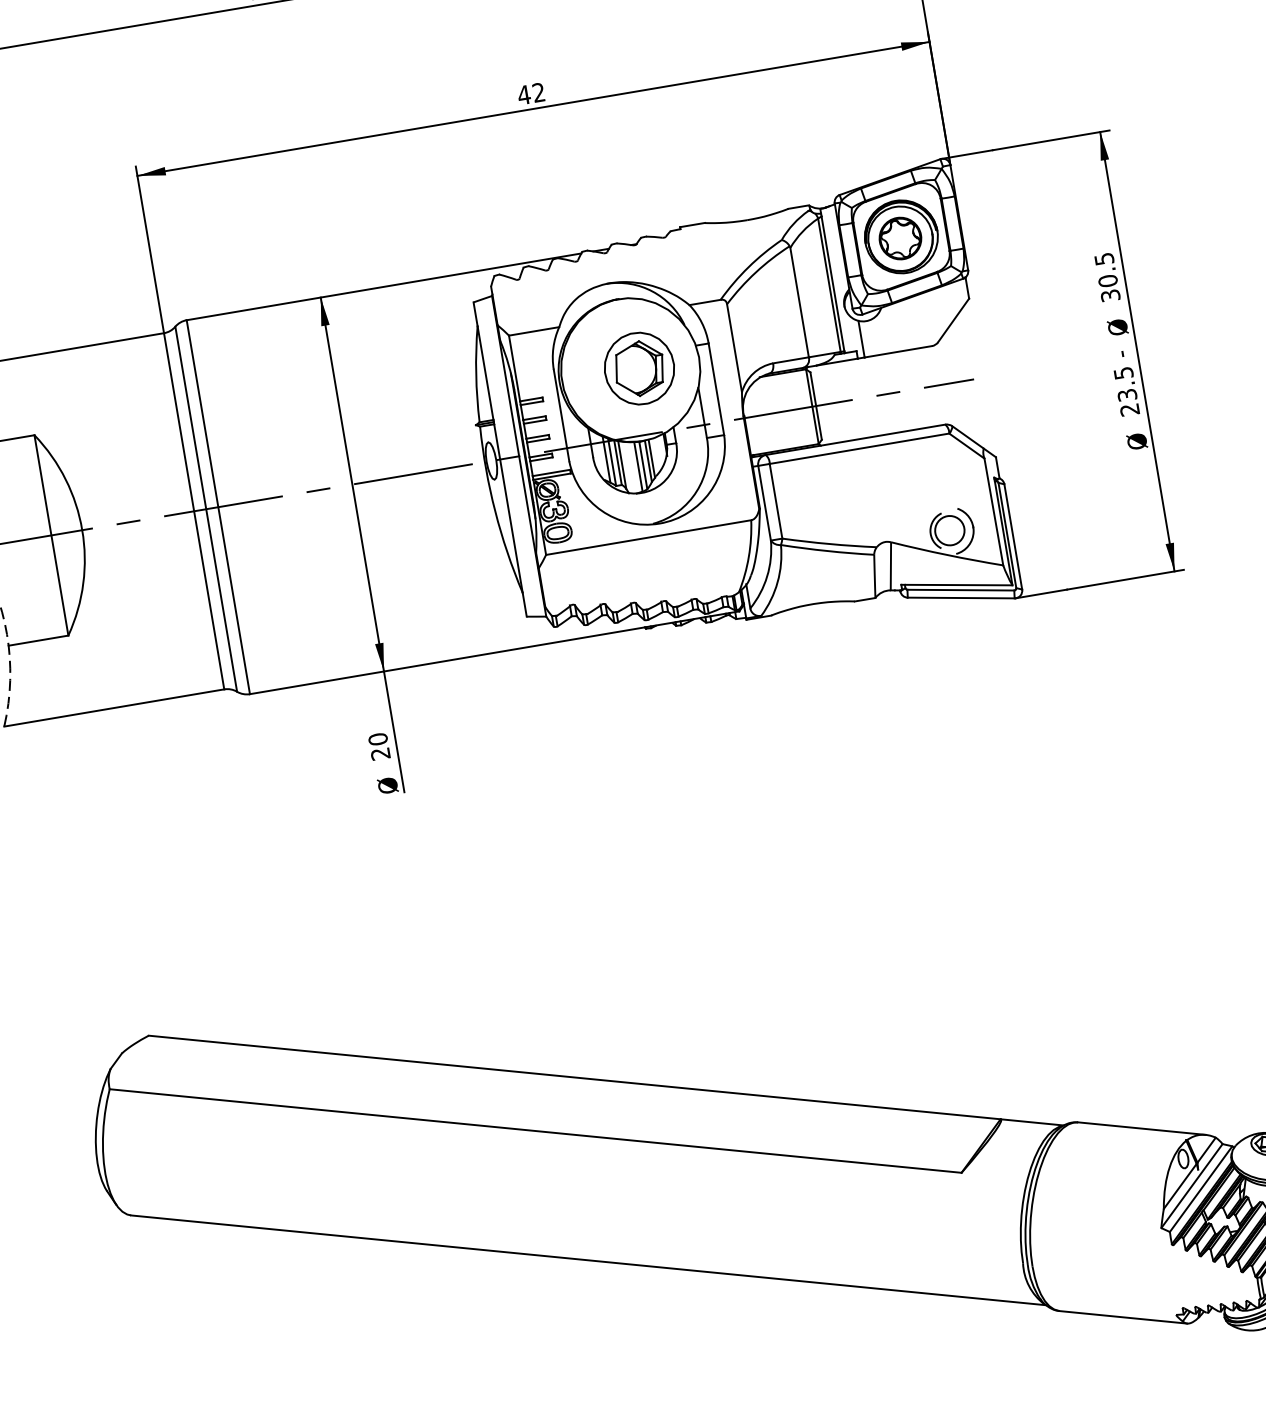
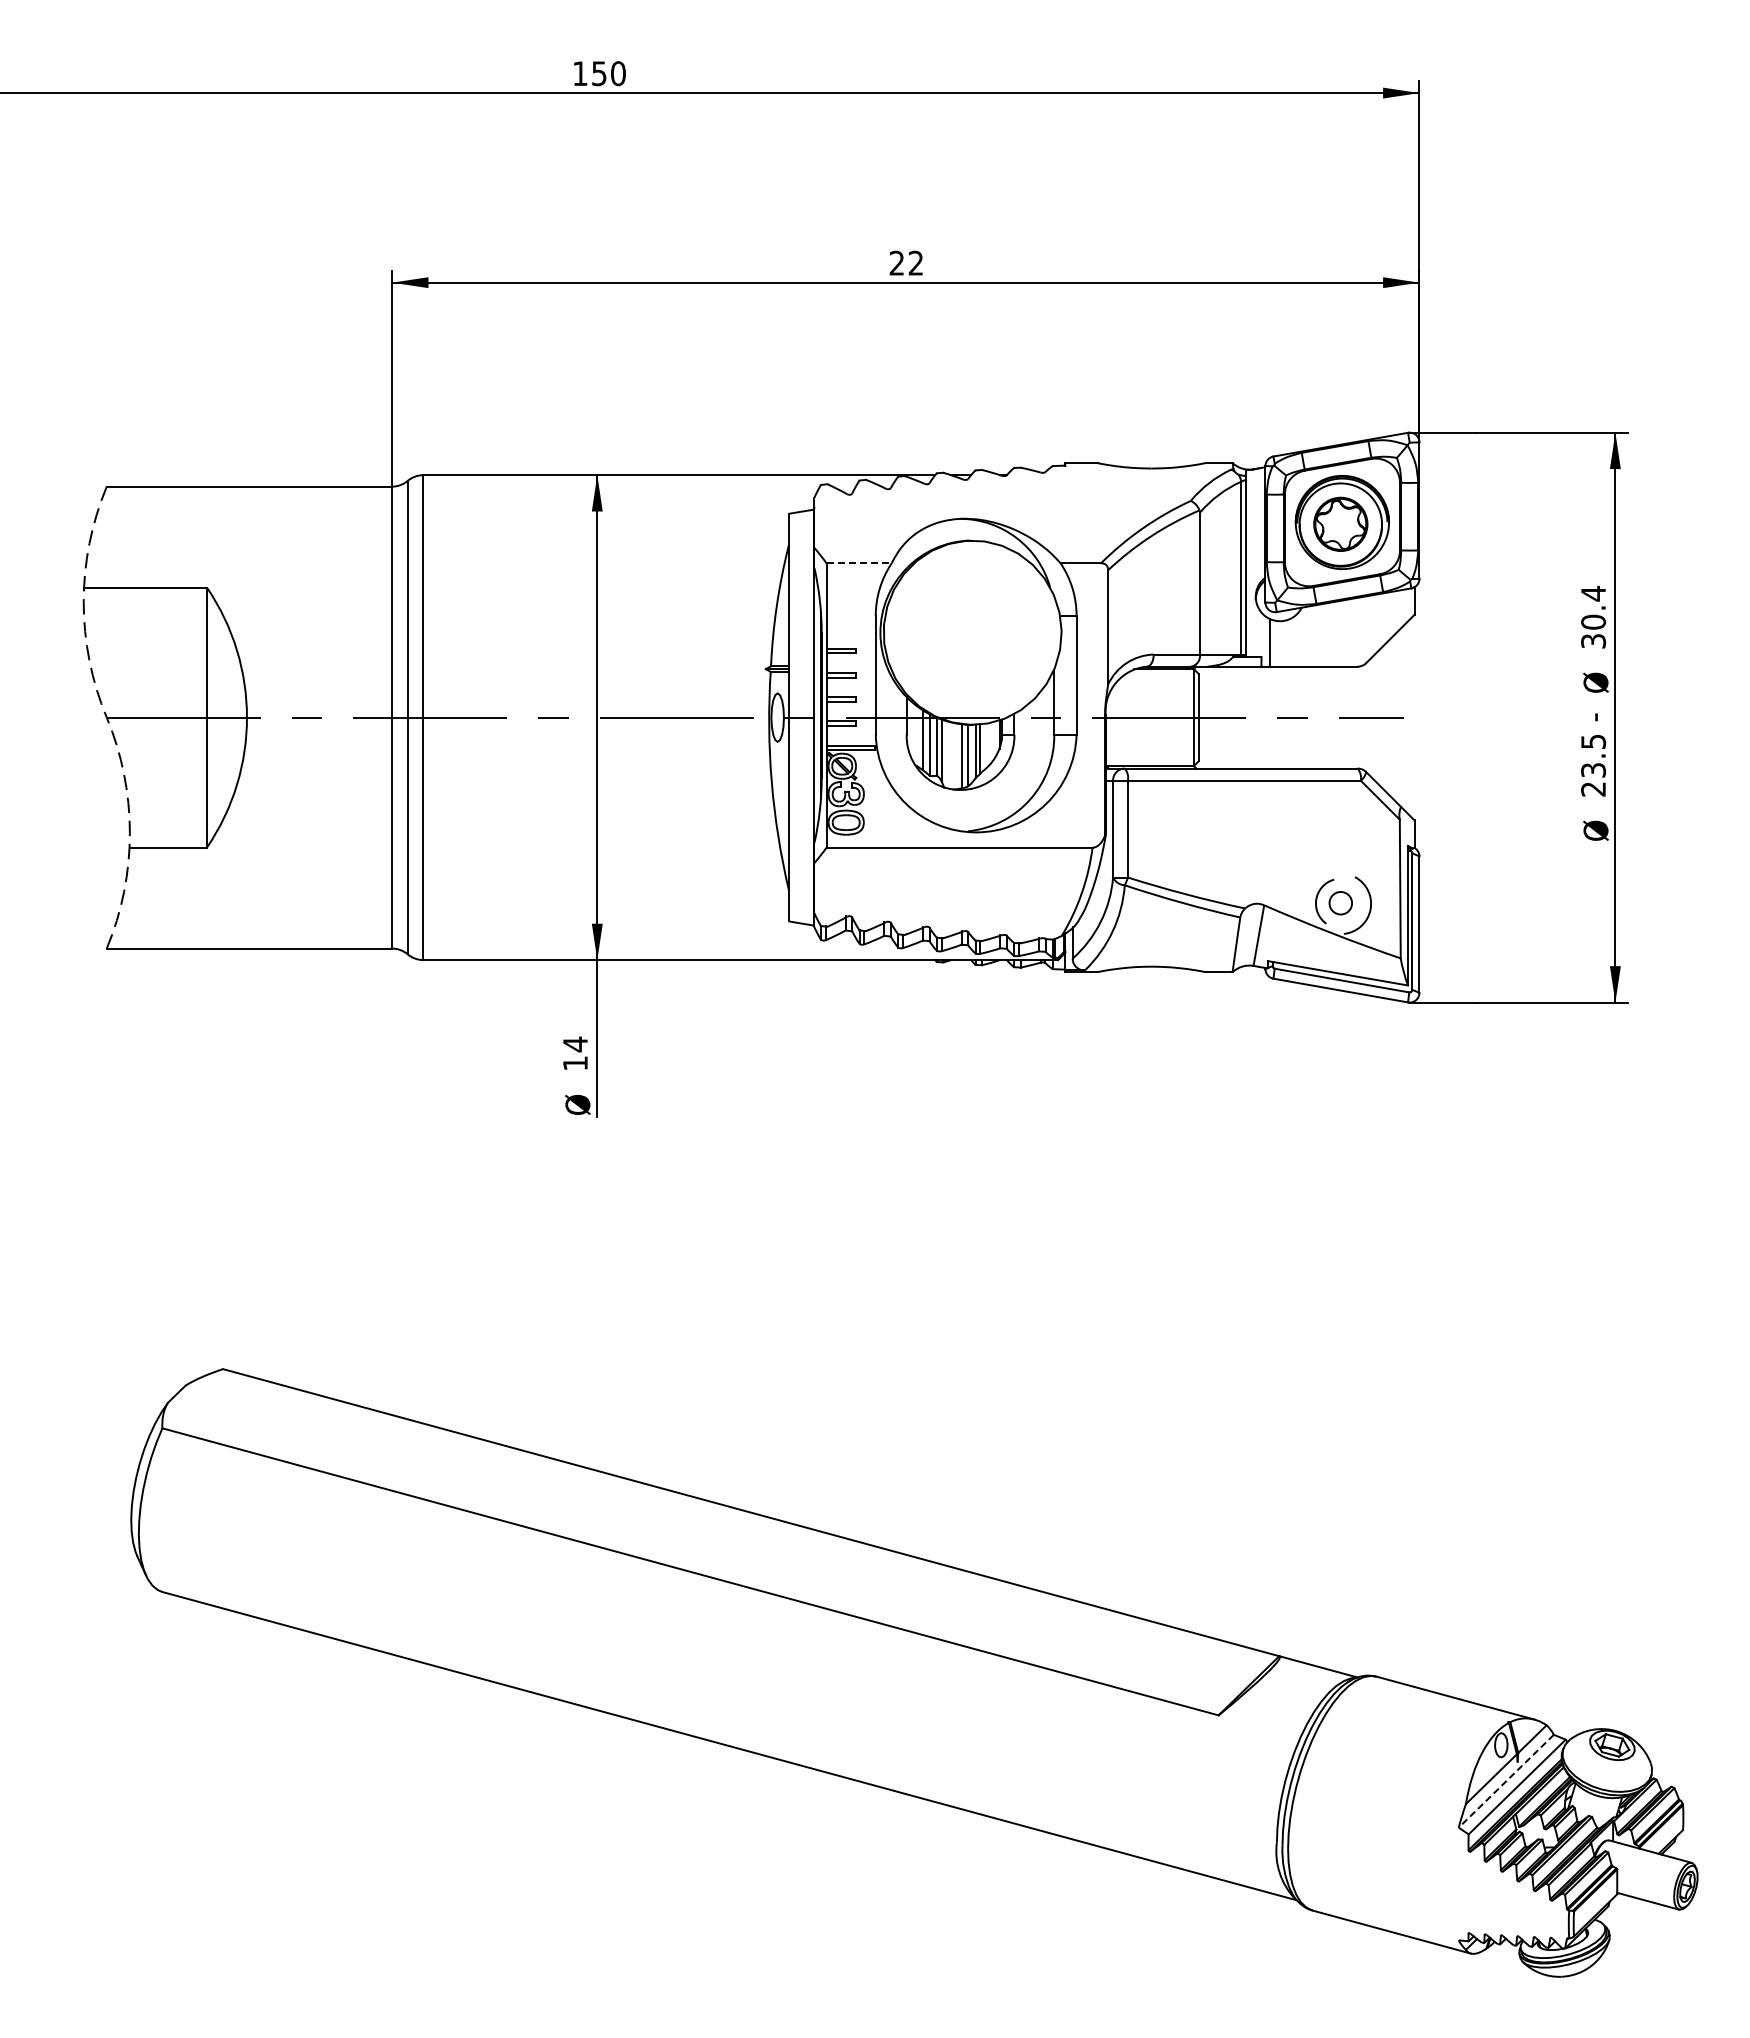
text: (523, 94) -> (896, 262), 42 -> 22
text: (1104, 258) -> (1593, 593), 30.5 -> 30.4
line: (534, 331) -> (859, 563), solid -> dashed
part: (639, 368) -> (983, 632), removed
circle: (949, 530) -> (1340, 903), size x0.6
text: (379, 746) -> (575, 1053), 20 -> 14
line: (1191, 1186) -> (1505, 1781), solid -> dashed

